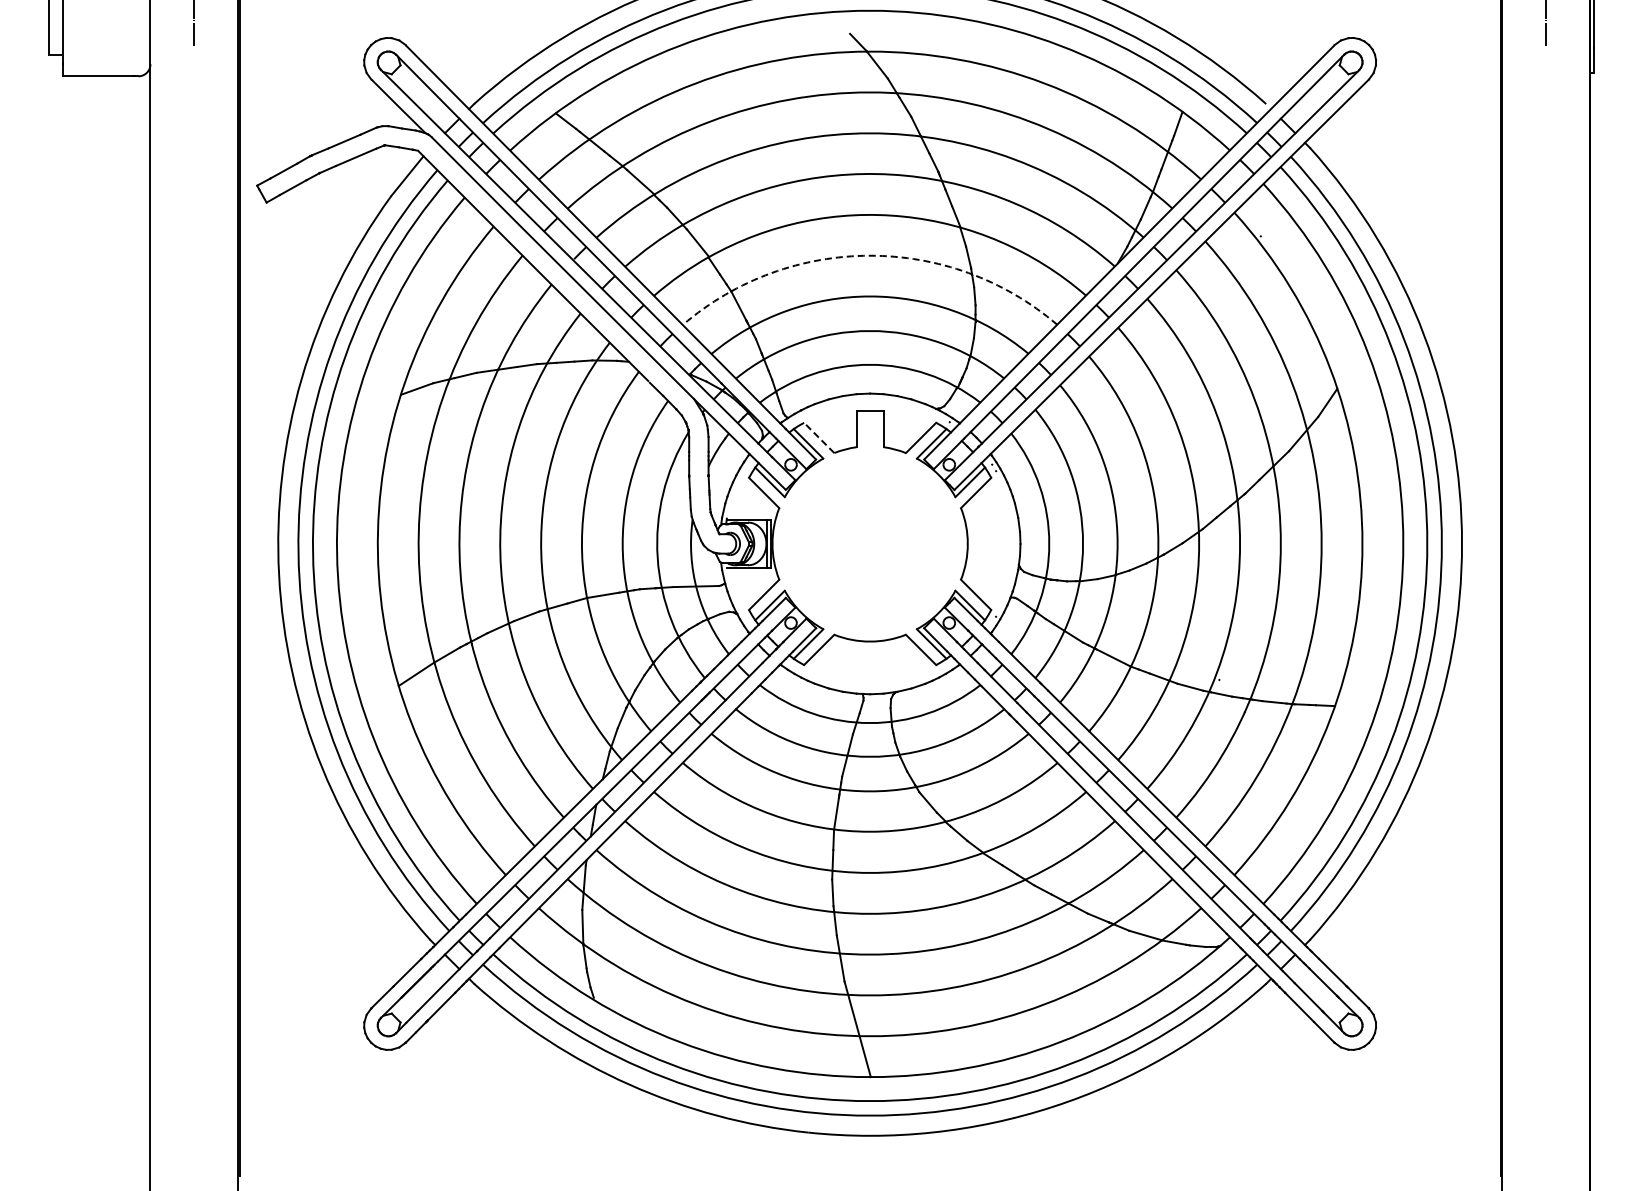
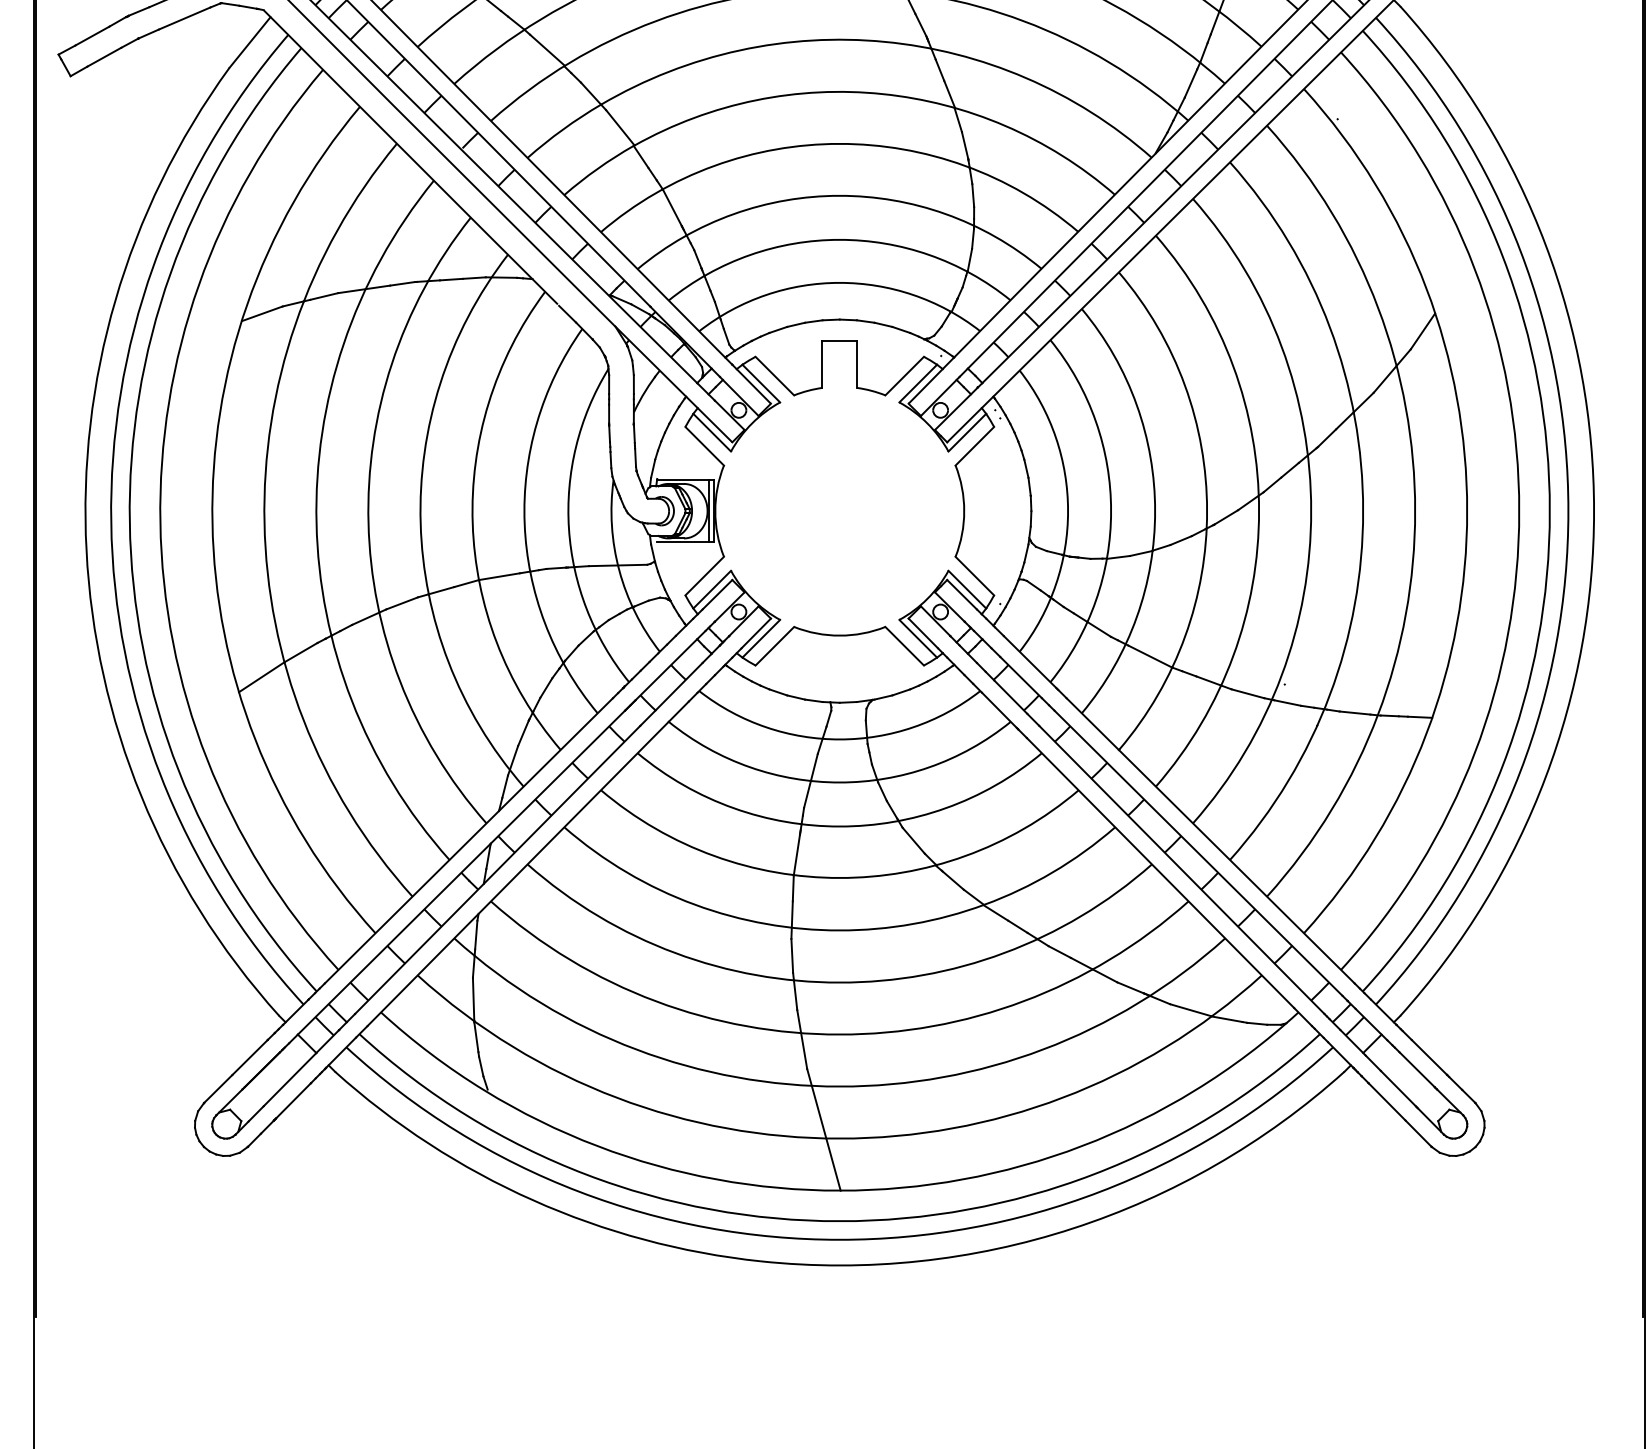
arc: (869, 255) -> (838, 143), dashed -> solid
line: (818, 437) -> (773, 375), dashed -> solid

